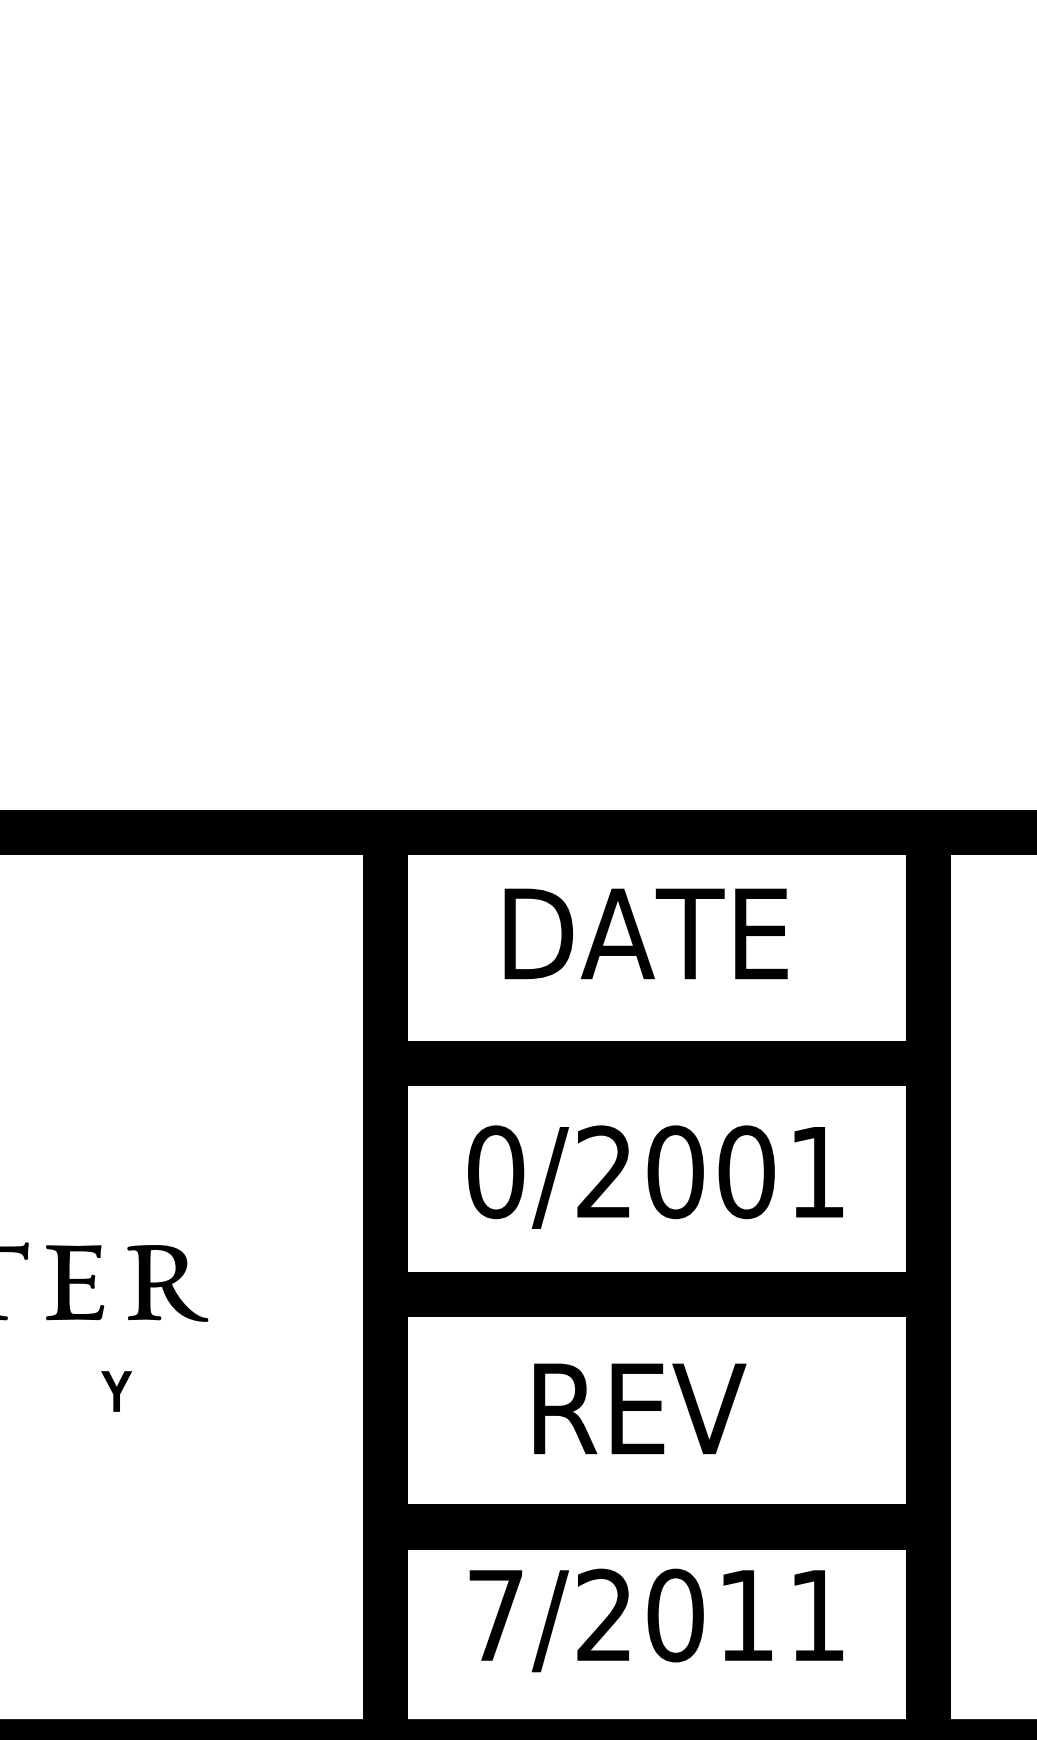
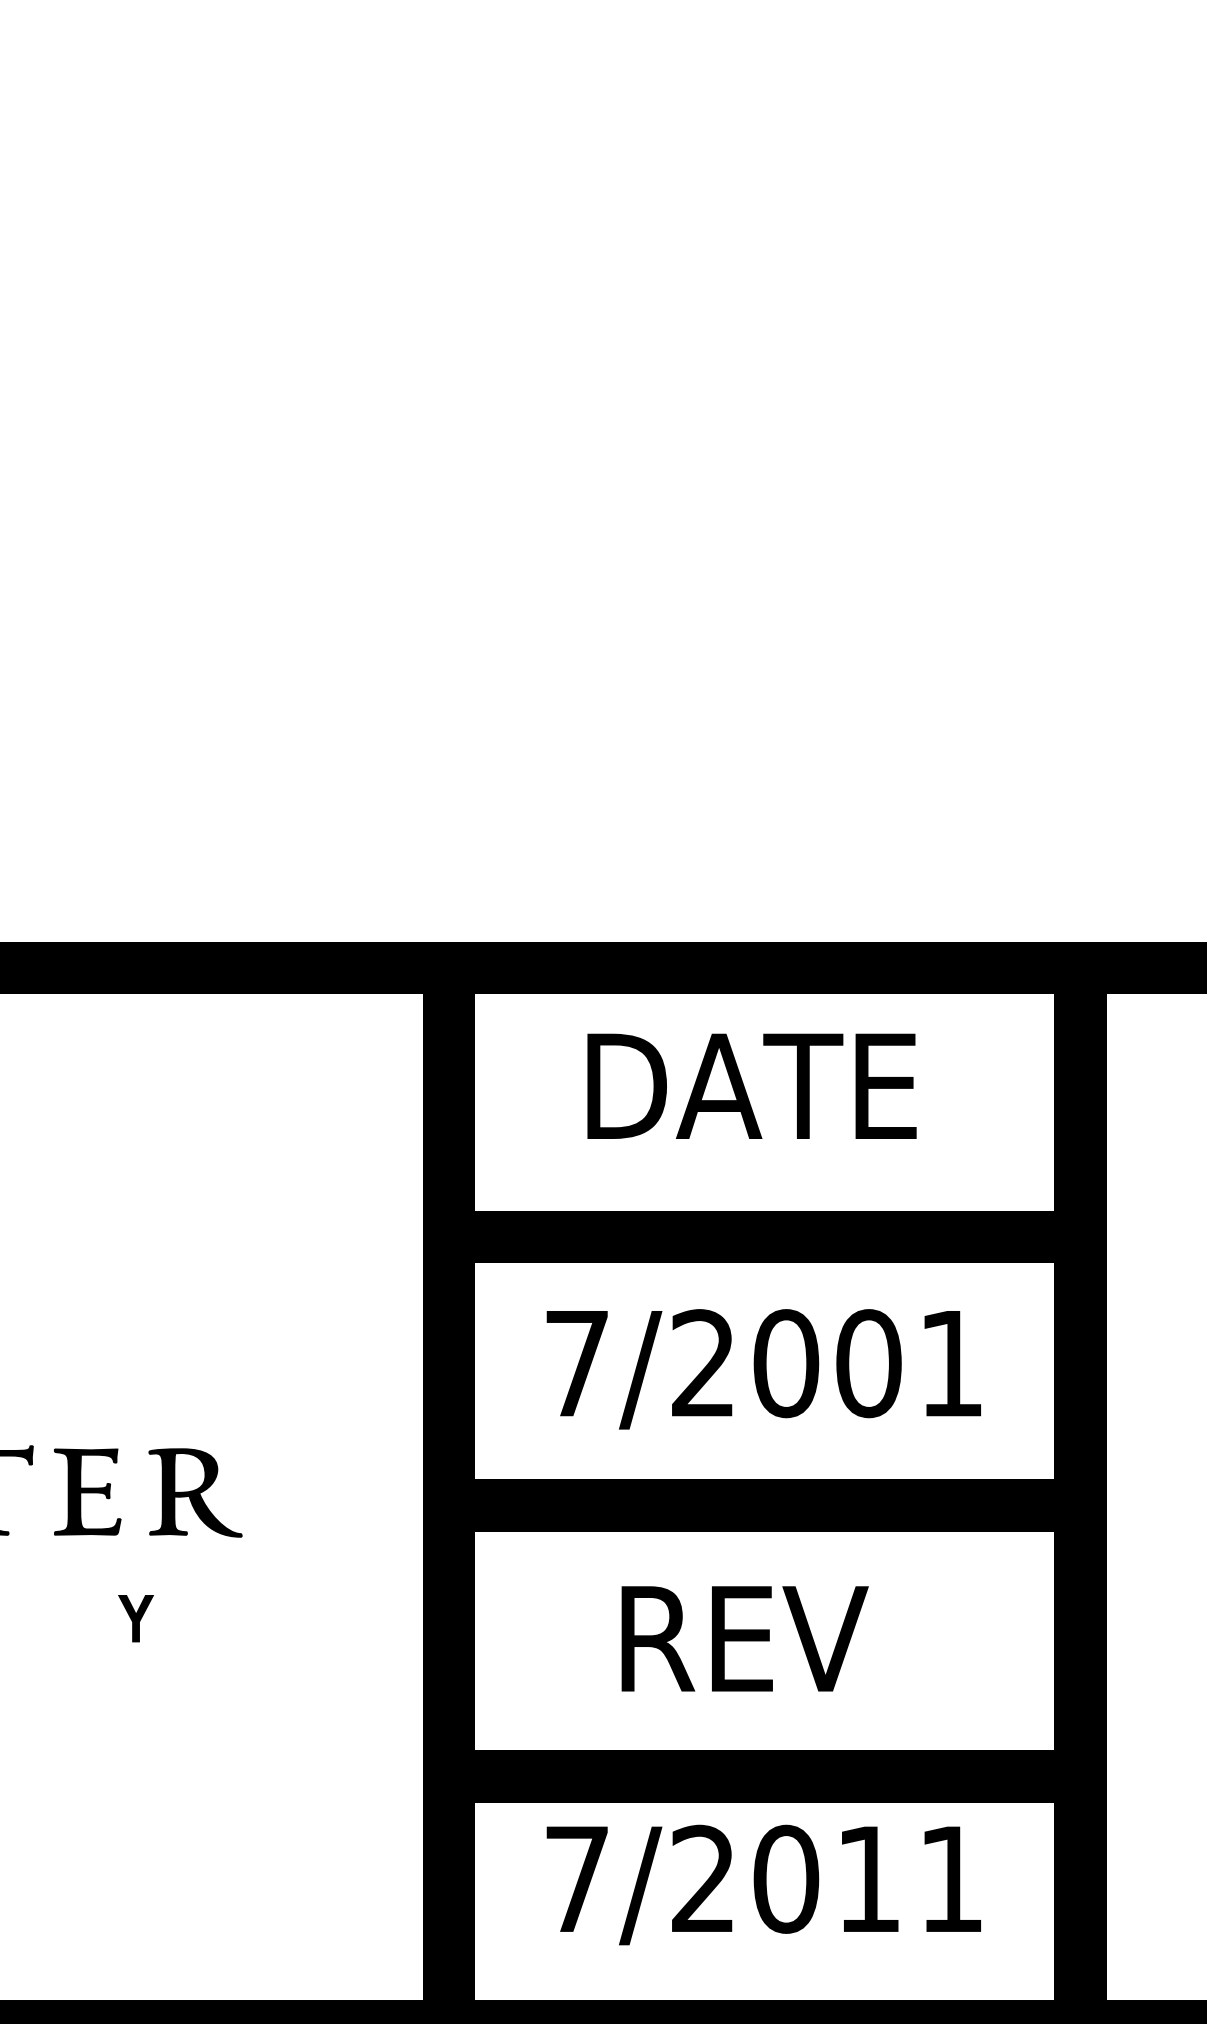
text: (496, 1172) -> (577, 1363), 0/2001 -> 7/2001

